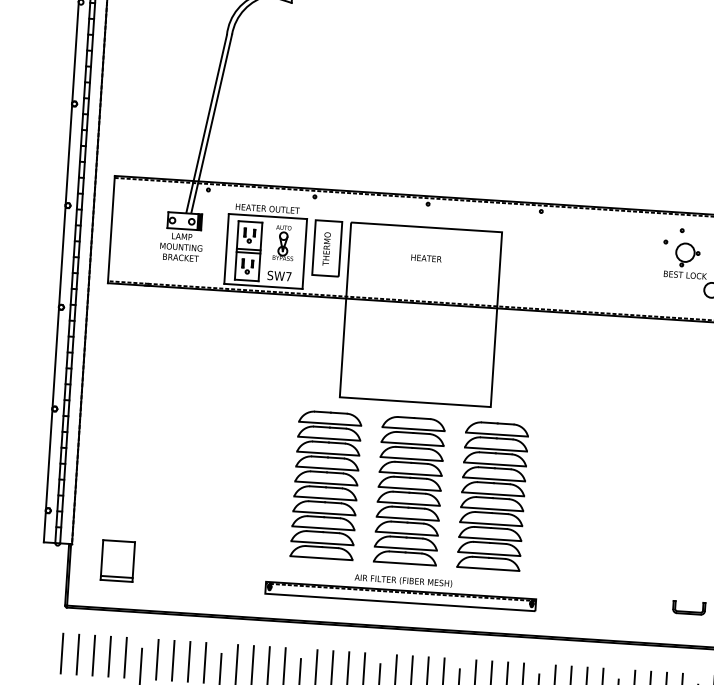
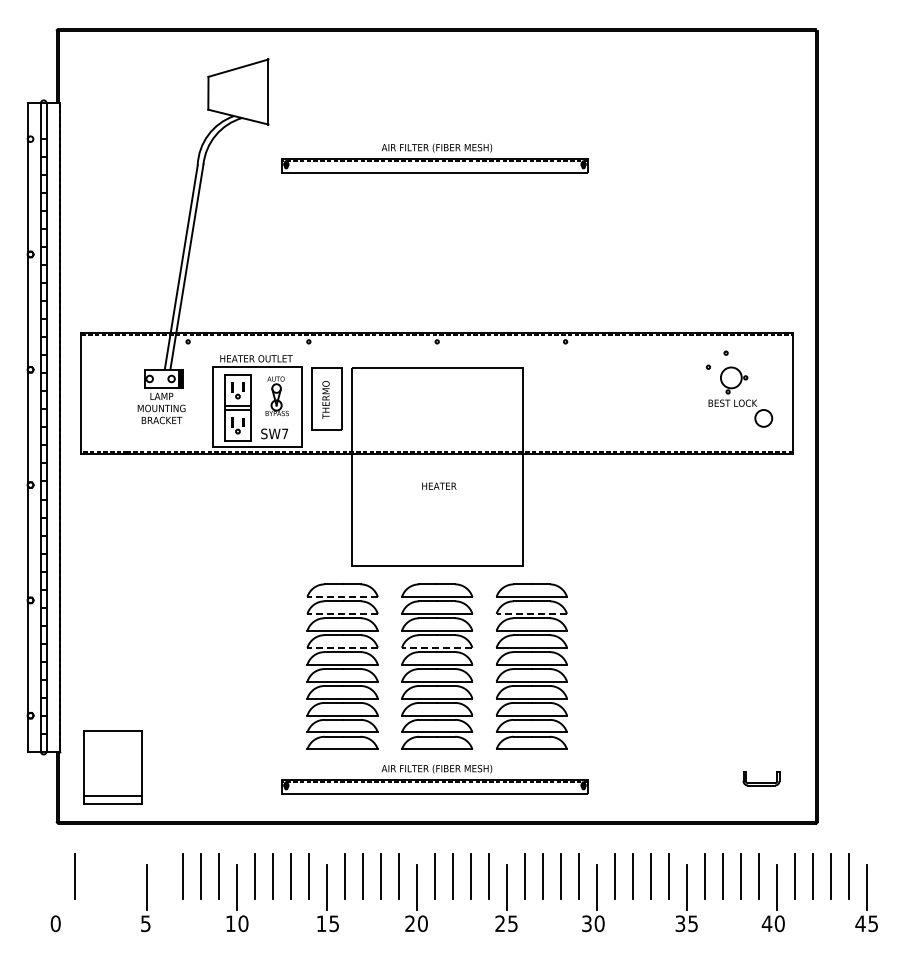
part: (436, 42) -> (434, 158), added
text: (426, 257) -> (439, 485), moved
line: (330, 423) -> (342, 596), solid -> dashed
line: (329, 438) -> (342, 613), solid -> dashed
line: (495, 449) -> (531, 613), solid -> dashed
line: (327, 468) -> (342, 647), solid -> dashed
line: (410, 473) -> (436, 647), solid -> dashed
part: (117, 561) -> (112, 767), size x1.6
line: (61, 653) -> (56, 875), removed
line: (93, 655) -> (92, 875), removed
line: (109, 656) -> (110, 875), removed
line: (125, 657) -> (128, 875), removed
line: (157, 659) -> (164, 875), removed

